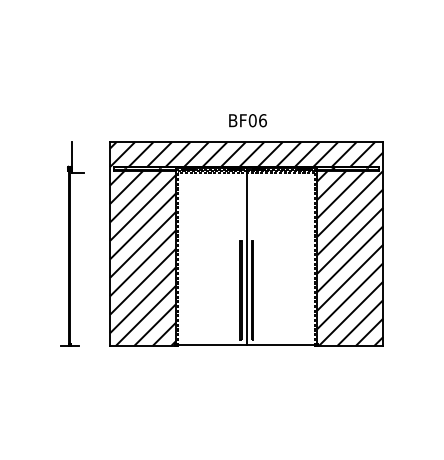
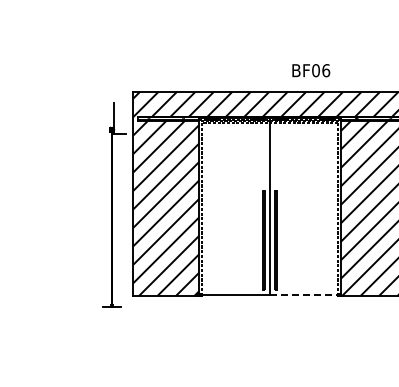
text: (247, 120) -> (310, 70), moved
part: (72, 243) -> (114, 204), moved
line: (282, 345) -> (305, 295), solid -> dashed

